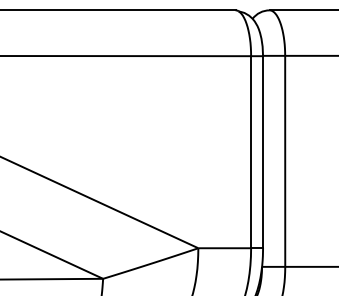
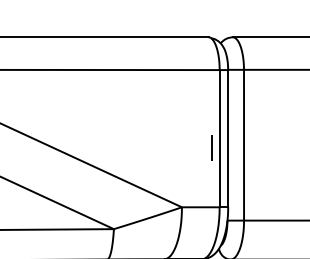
line: (239, 164) -> (211, 147), added

